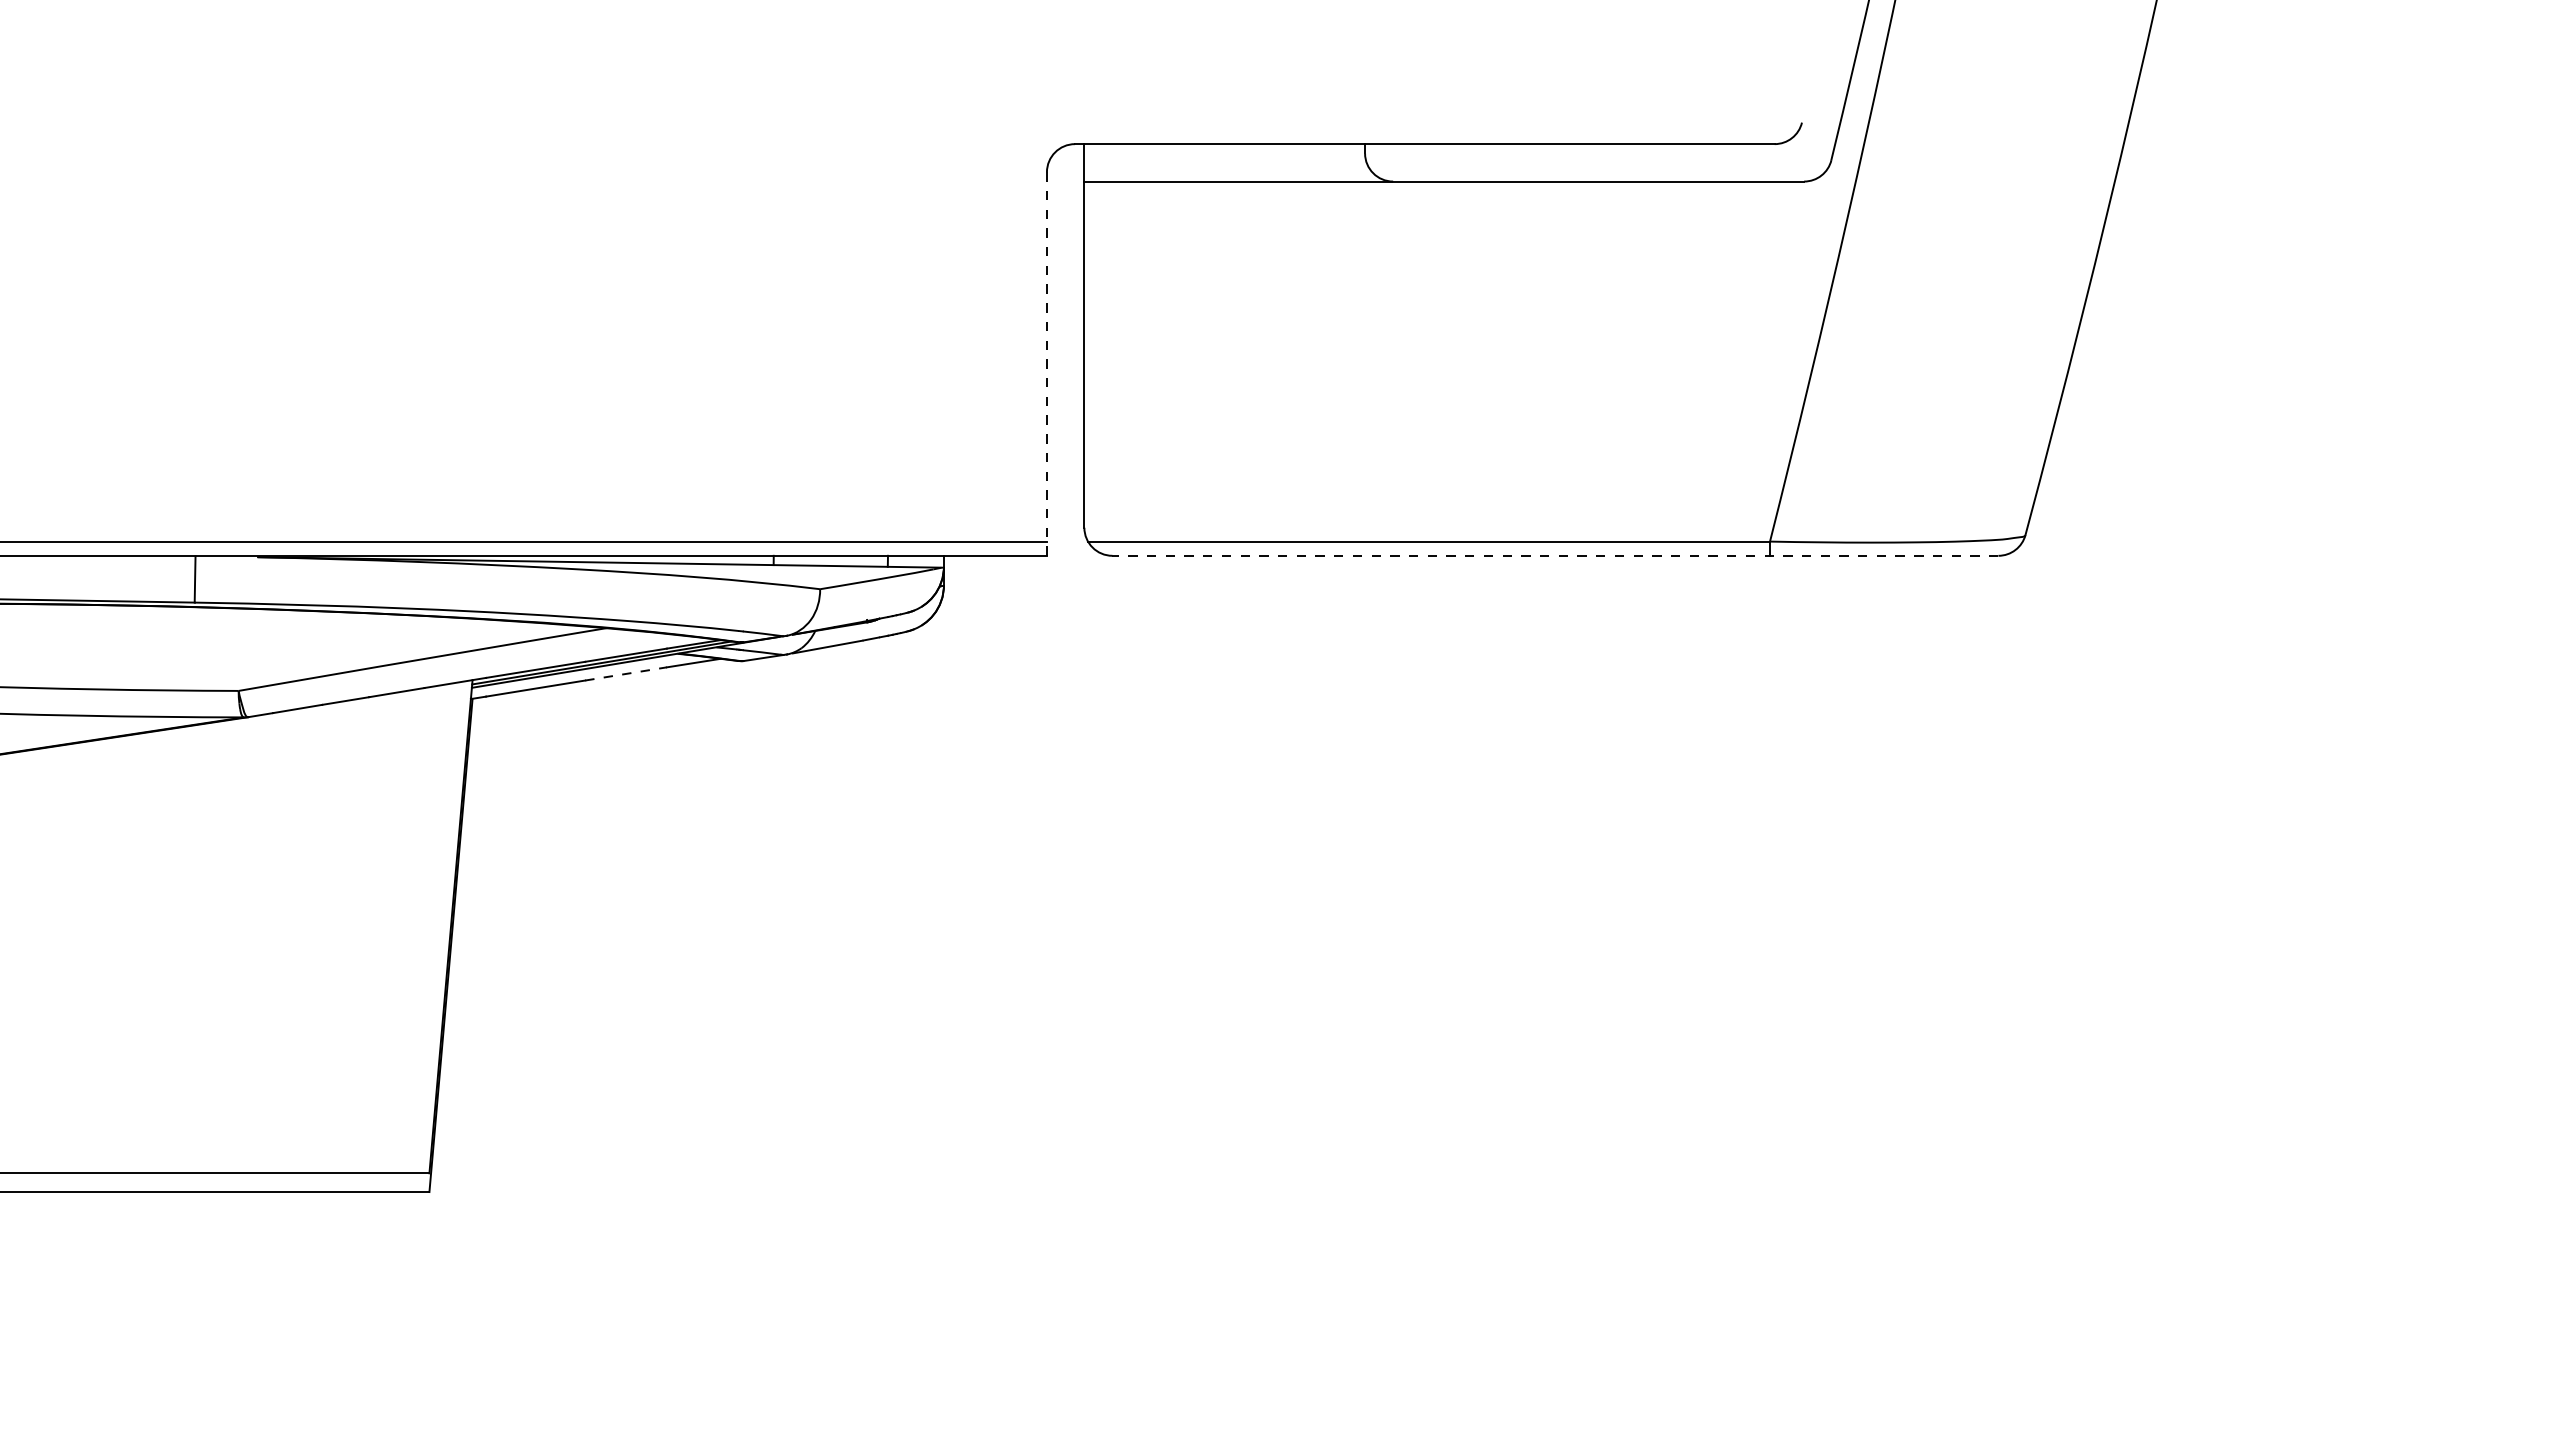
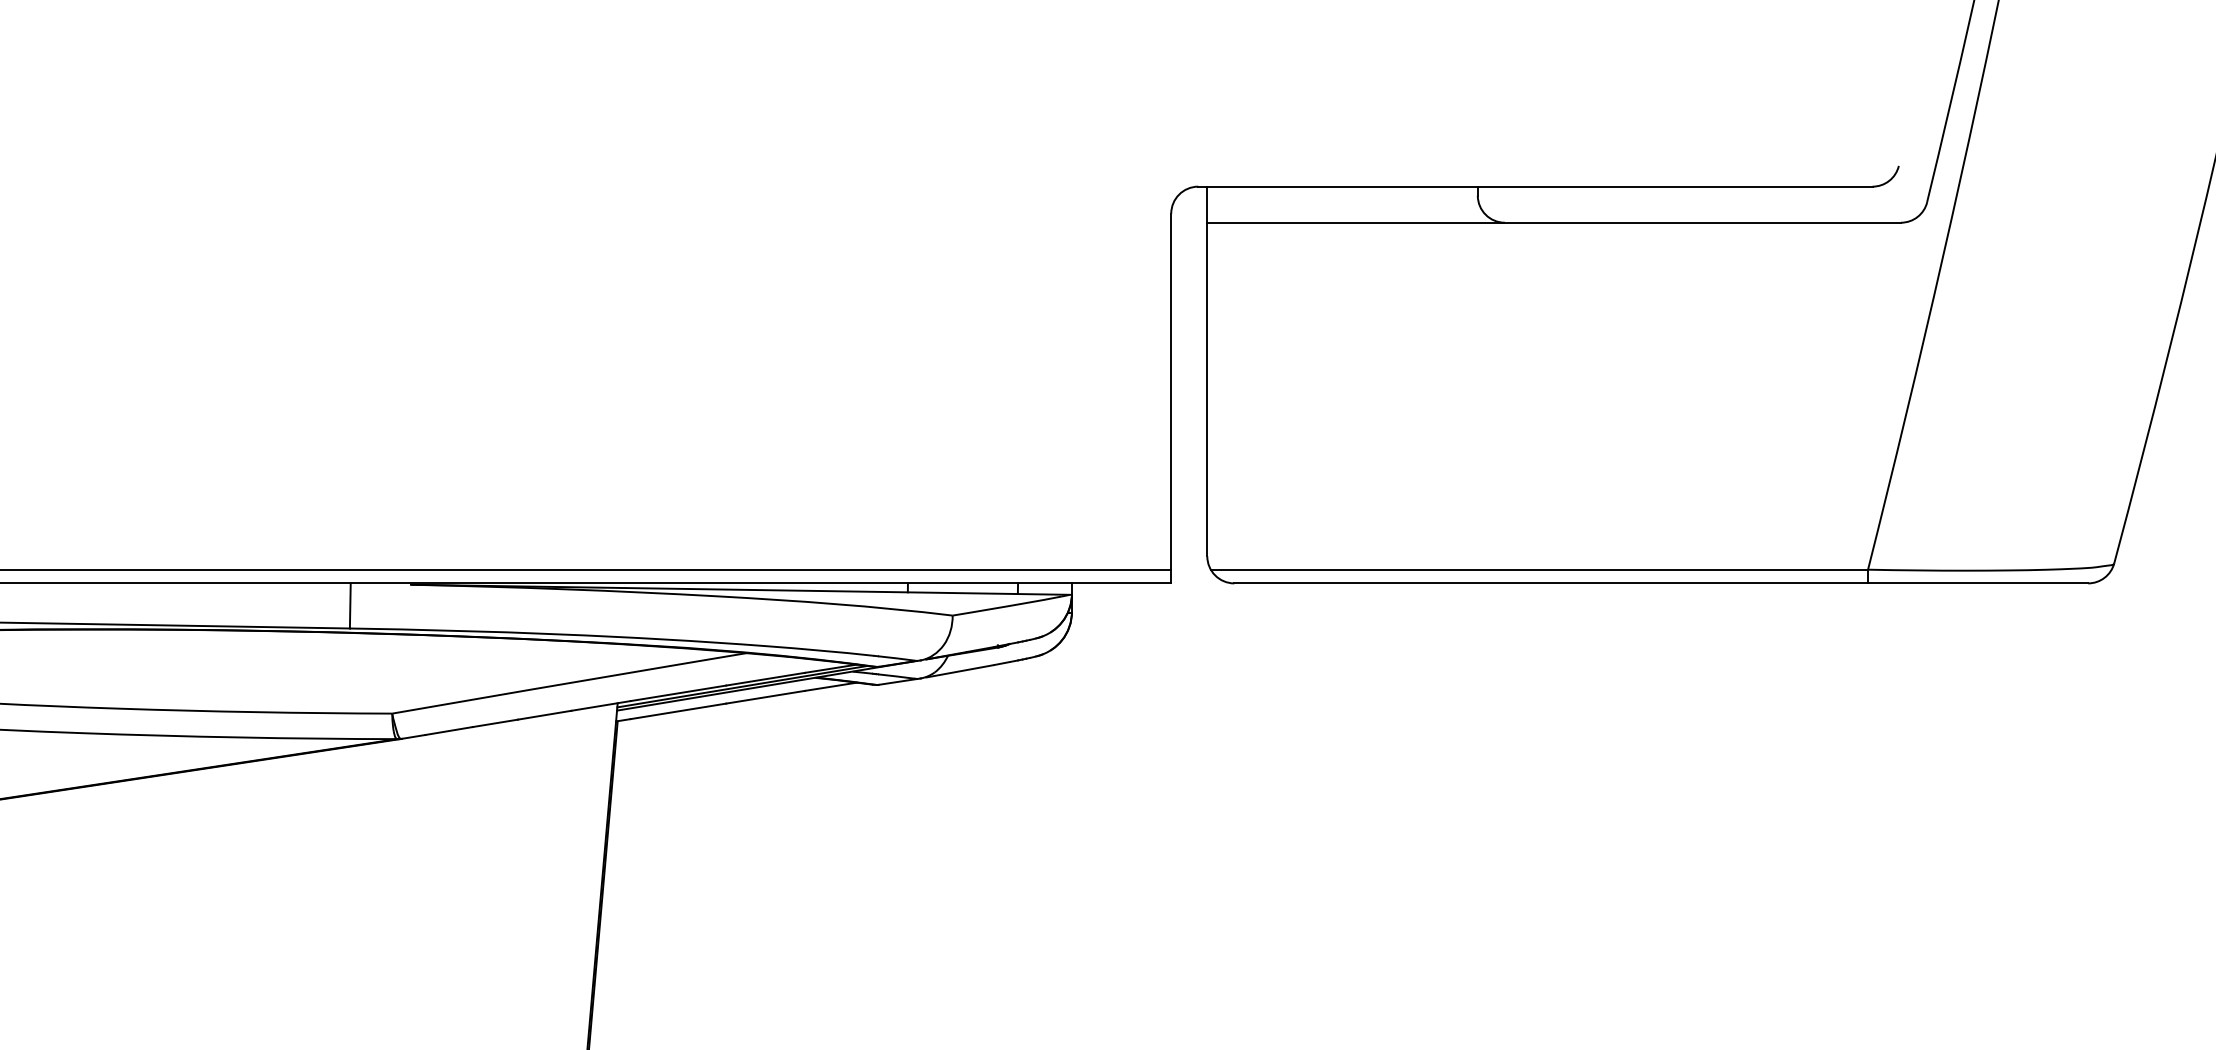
line: (1046, 364) -> (1170, 399), dashed -> solid
line: (1555, 555) -> (1661, 583), dashed -> solid
line: (626, 673) -> (766, 696), dashed -> solid

